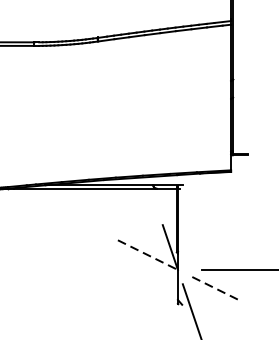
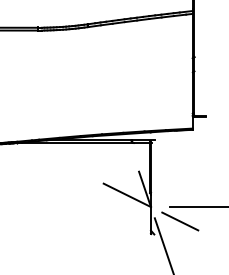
line: (148, 255) -> (127, 195), dashed -> solid
line: (215, 288) -> (180, 221), dashed -> solid

